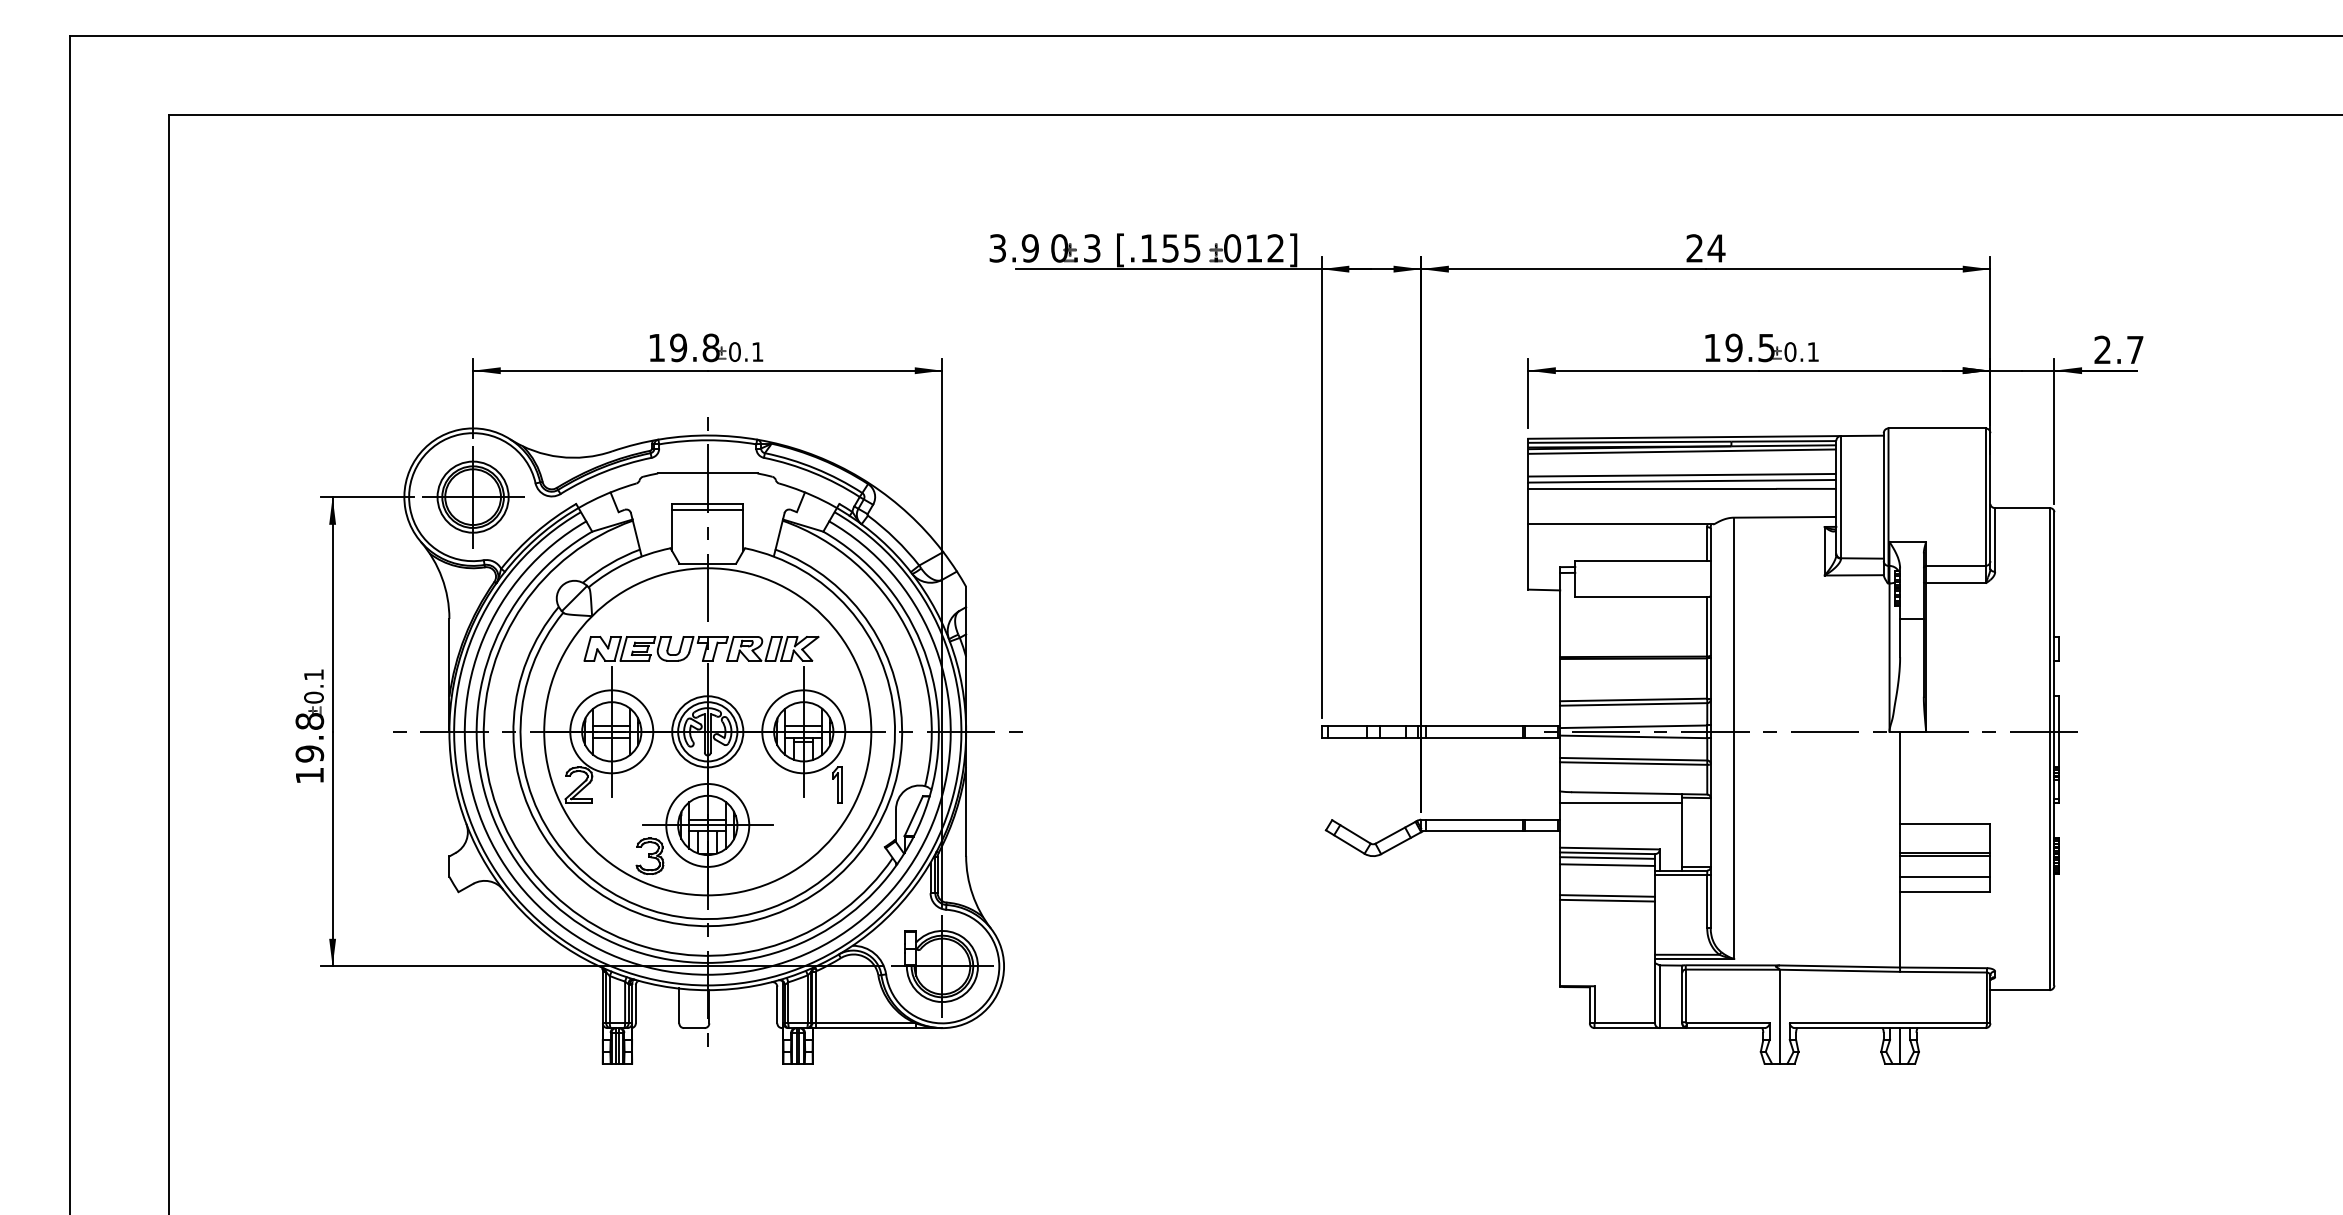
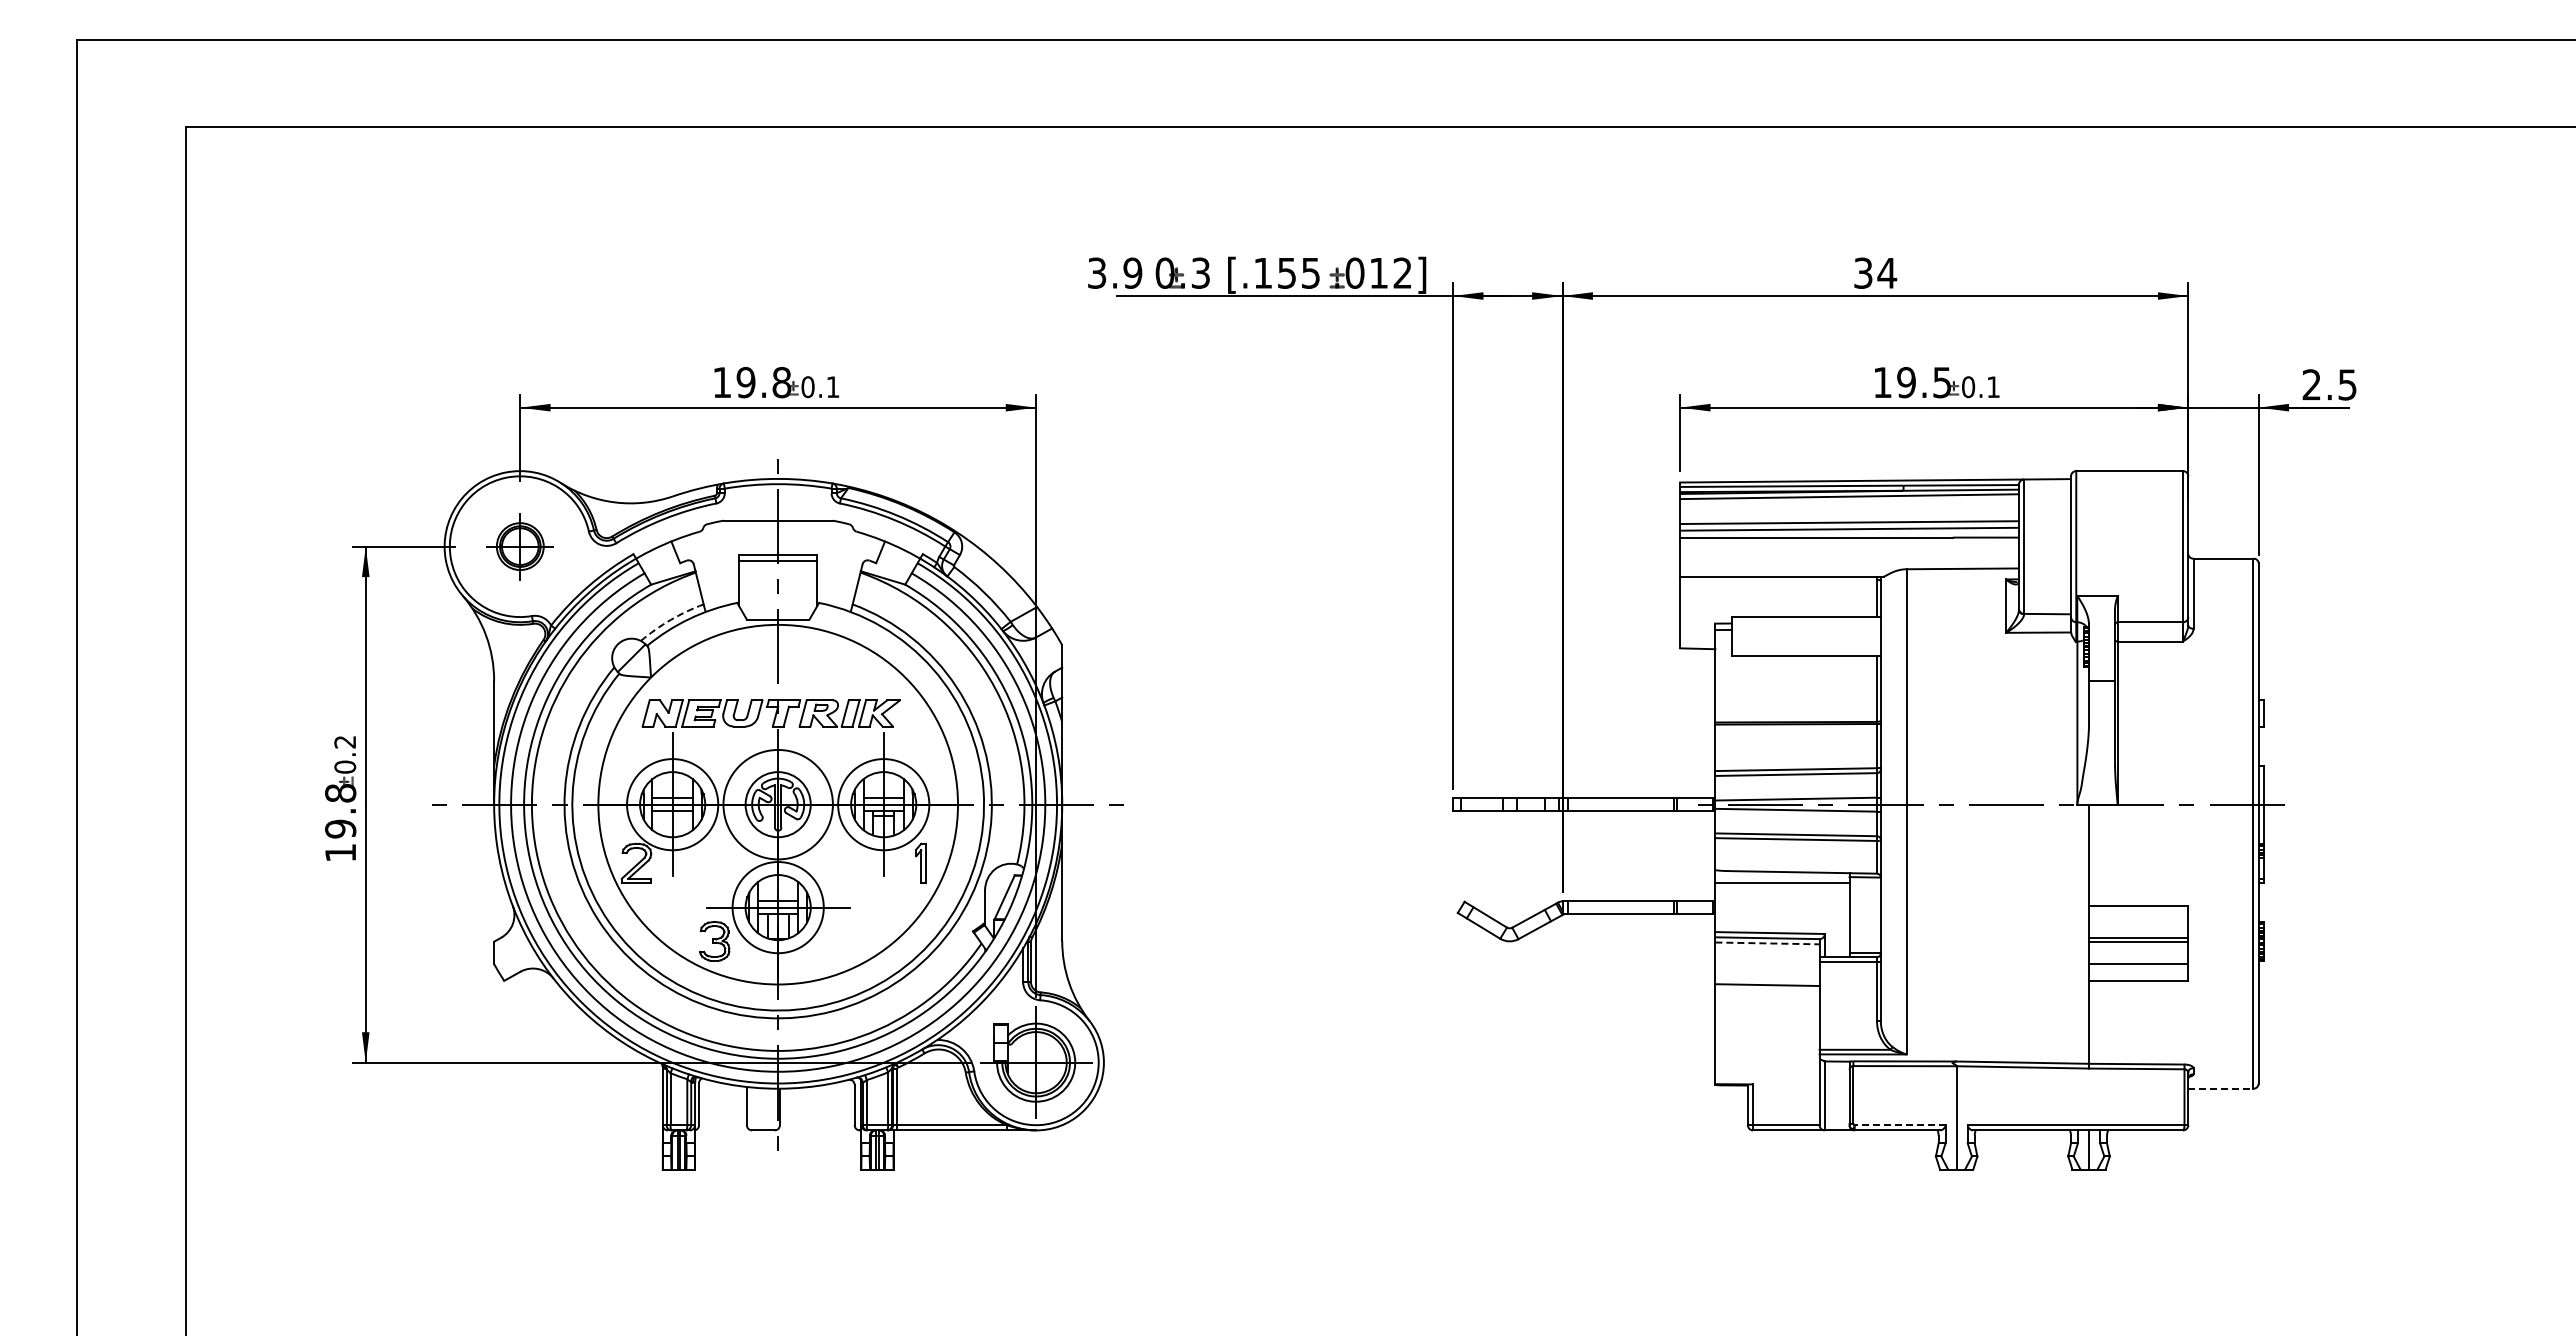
text: (1694, 247) -> (1863, 272), 24 -> 34
text: (2135, 349) -> (2347, 384), 2.7 -> 2.5
part: (473, 496) -> (520, 546), size x0.6
arc: (609, 563) -> (670, 619), solid -> dashed
text: (313, 675) -> (344, 742), 0.1 -> 0.2
circle: (708, 731) -> (778, 804), size x1.4
line: (1607, 858) -> (1767, 943), solid -> dashed
line: (1607, 865) -> (1767, 951), removed
line: (1607, 900) -> (1767, 990), removed
line: (2019, 989) -> (2220, 1088), solid -> dashed
line: (1727, 1023) -> (1899, 1125), solid -> dashed

